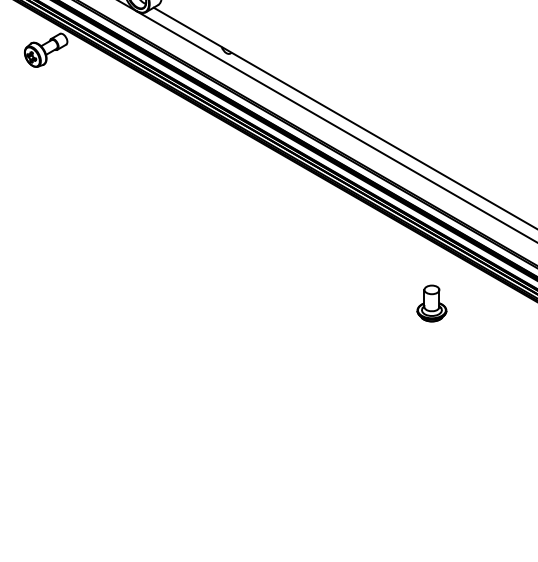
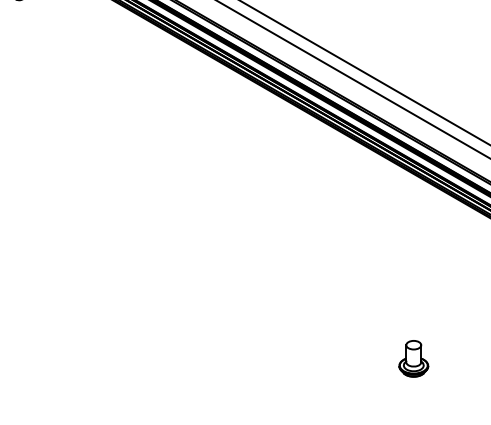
part: (431, 303) -> (413, 358), moved

